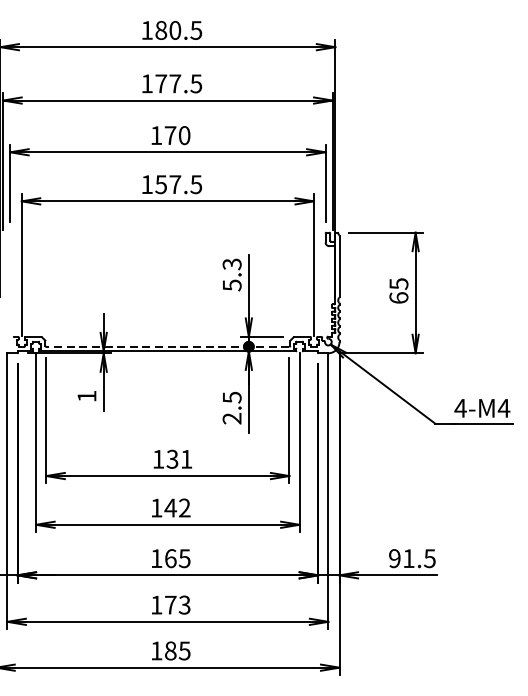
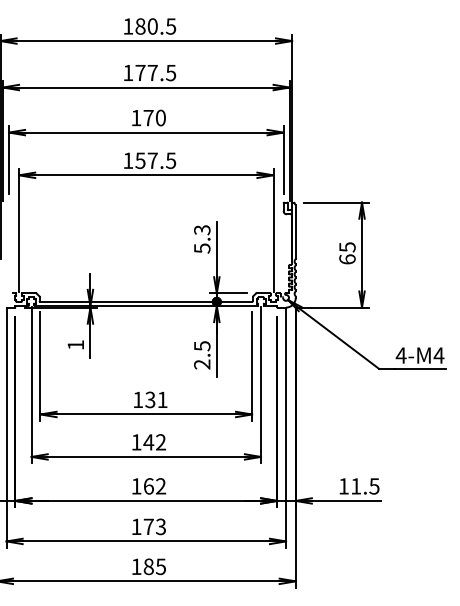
line: (168, 346) -> (146, 301), dashed -> solid
text: (184, 558) -> (160, 486), 165 -> 162
text: (394, 558) -> (343, 486), 91.5 -> 11.5

